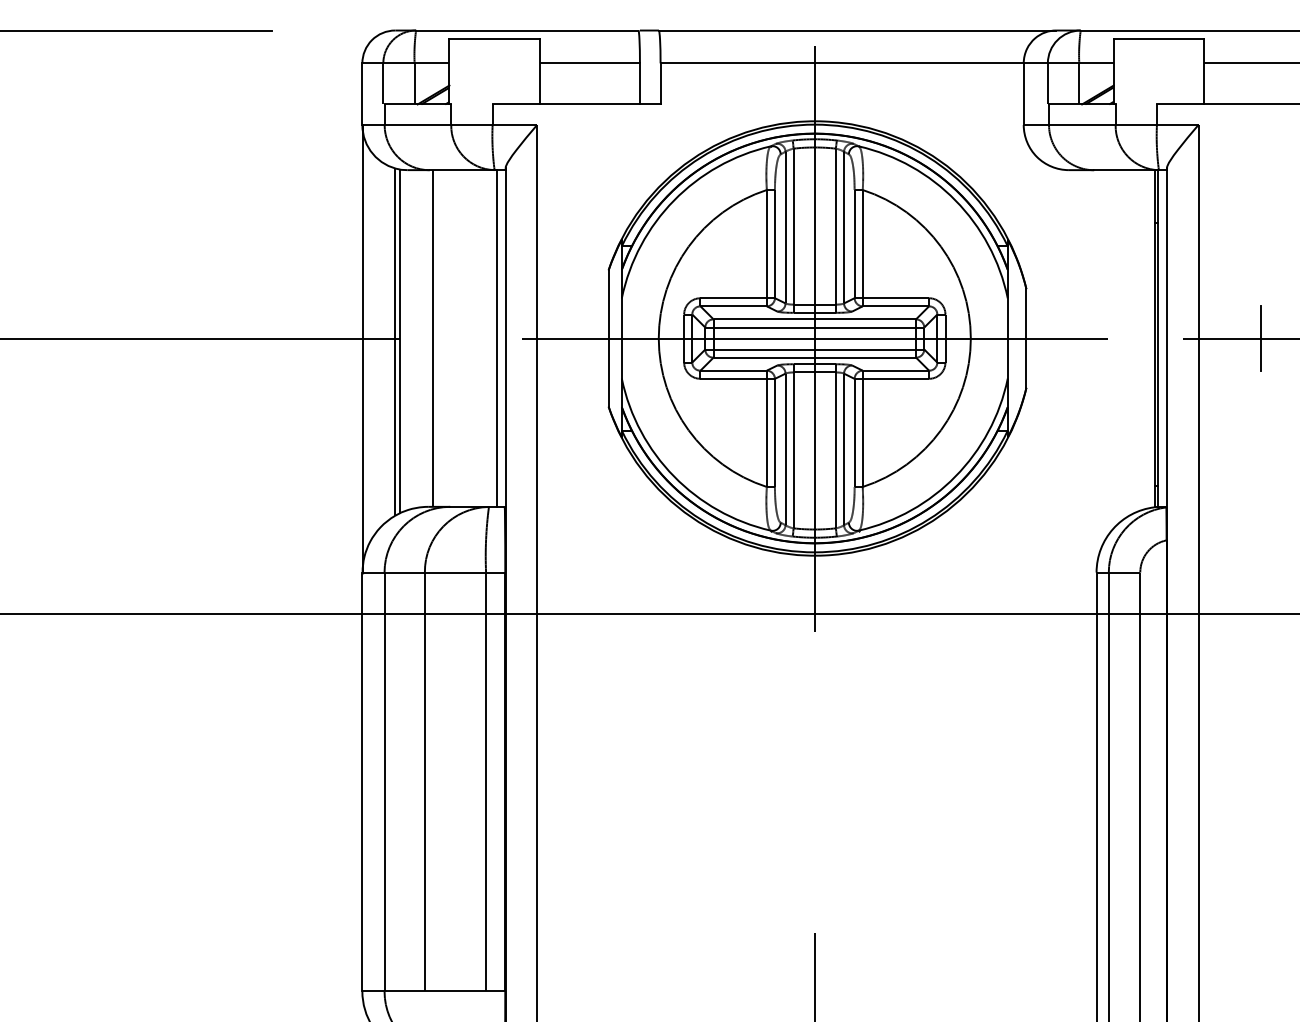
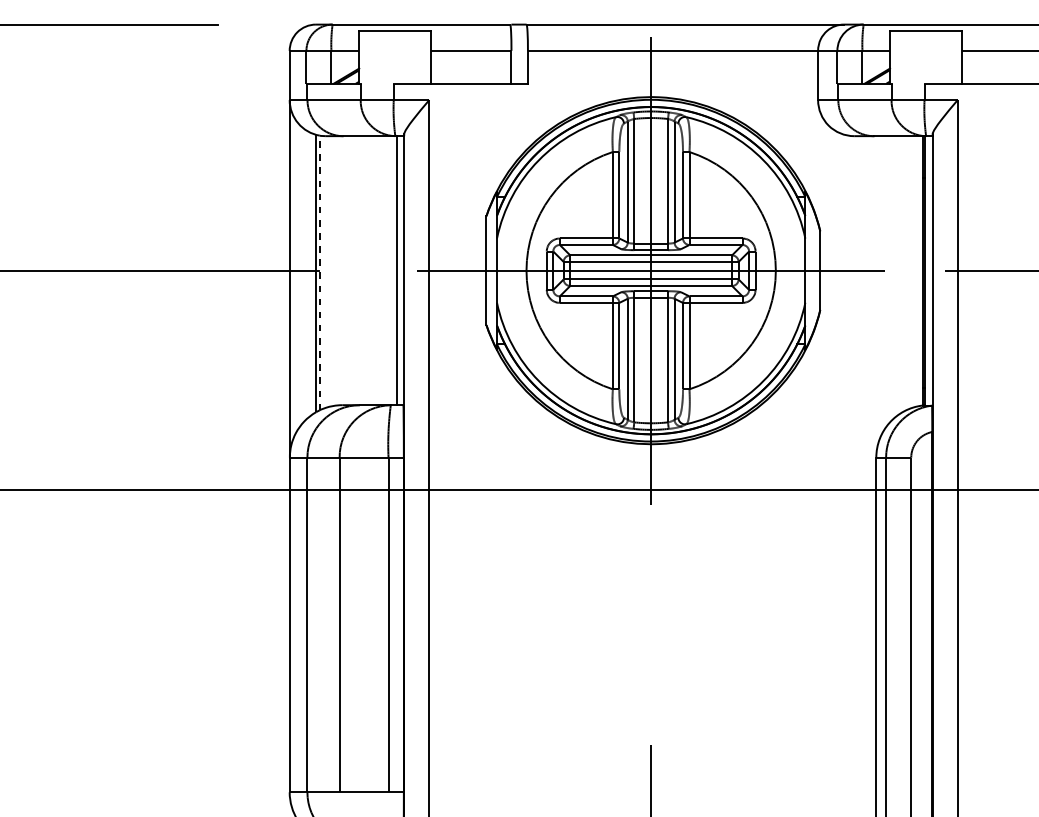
line: (432, 338) -> (345, 270), removed
line: (1260, 338) -> (1007, 270), removed
line: (400, 341) -> (320, 273), solid -> dashed

